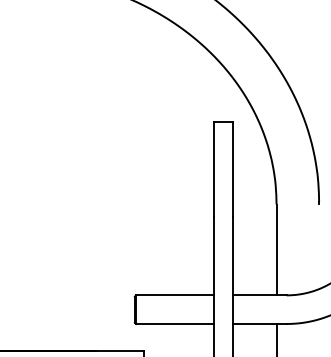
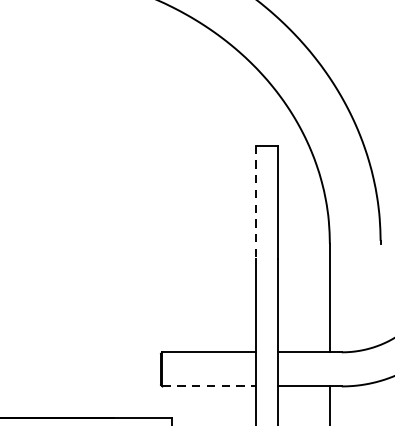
line: (214, 169) -> (255, 202), solid -> dashed
line: (175, 324) -> (209, 387), solid -> dashed

